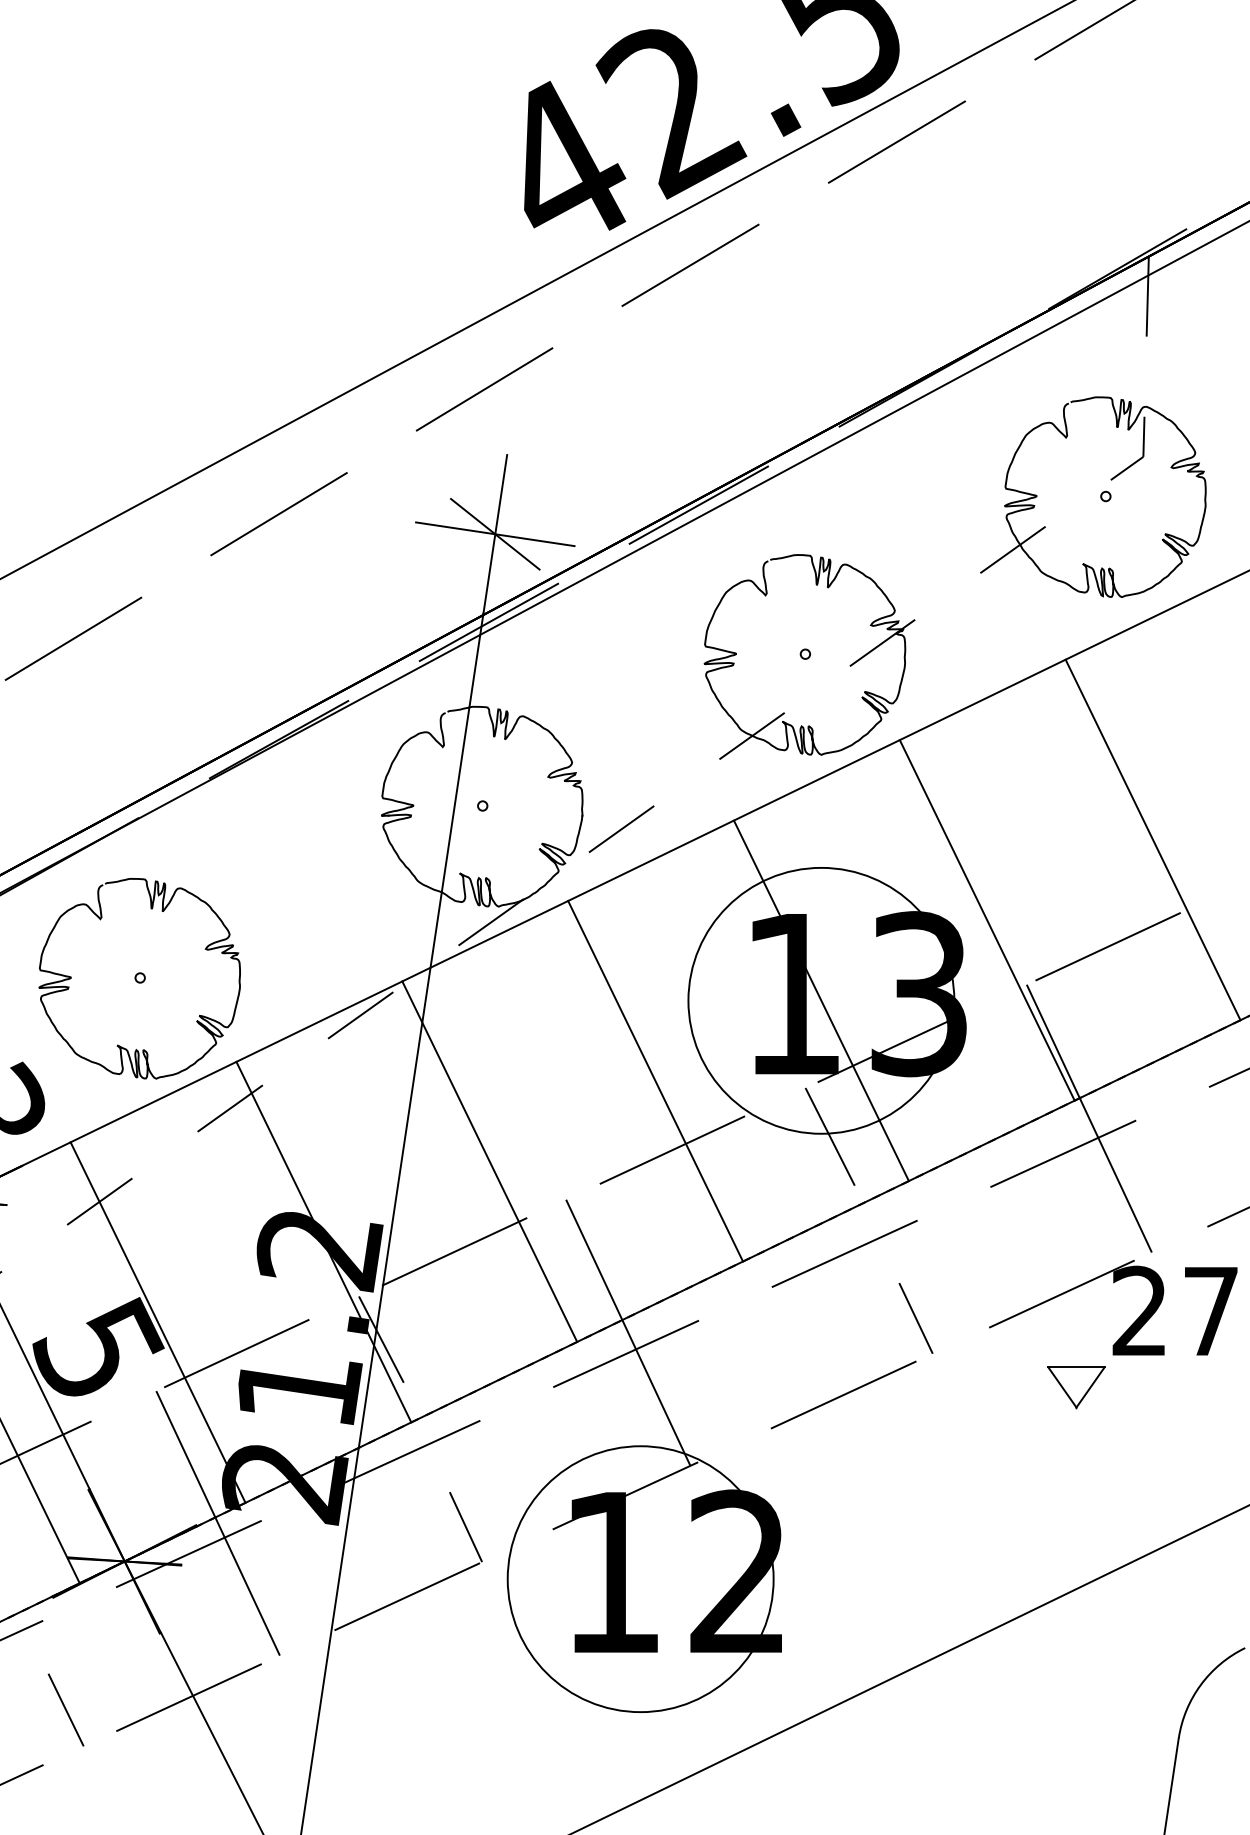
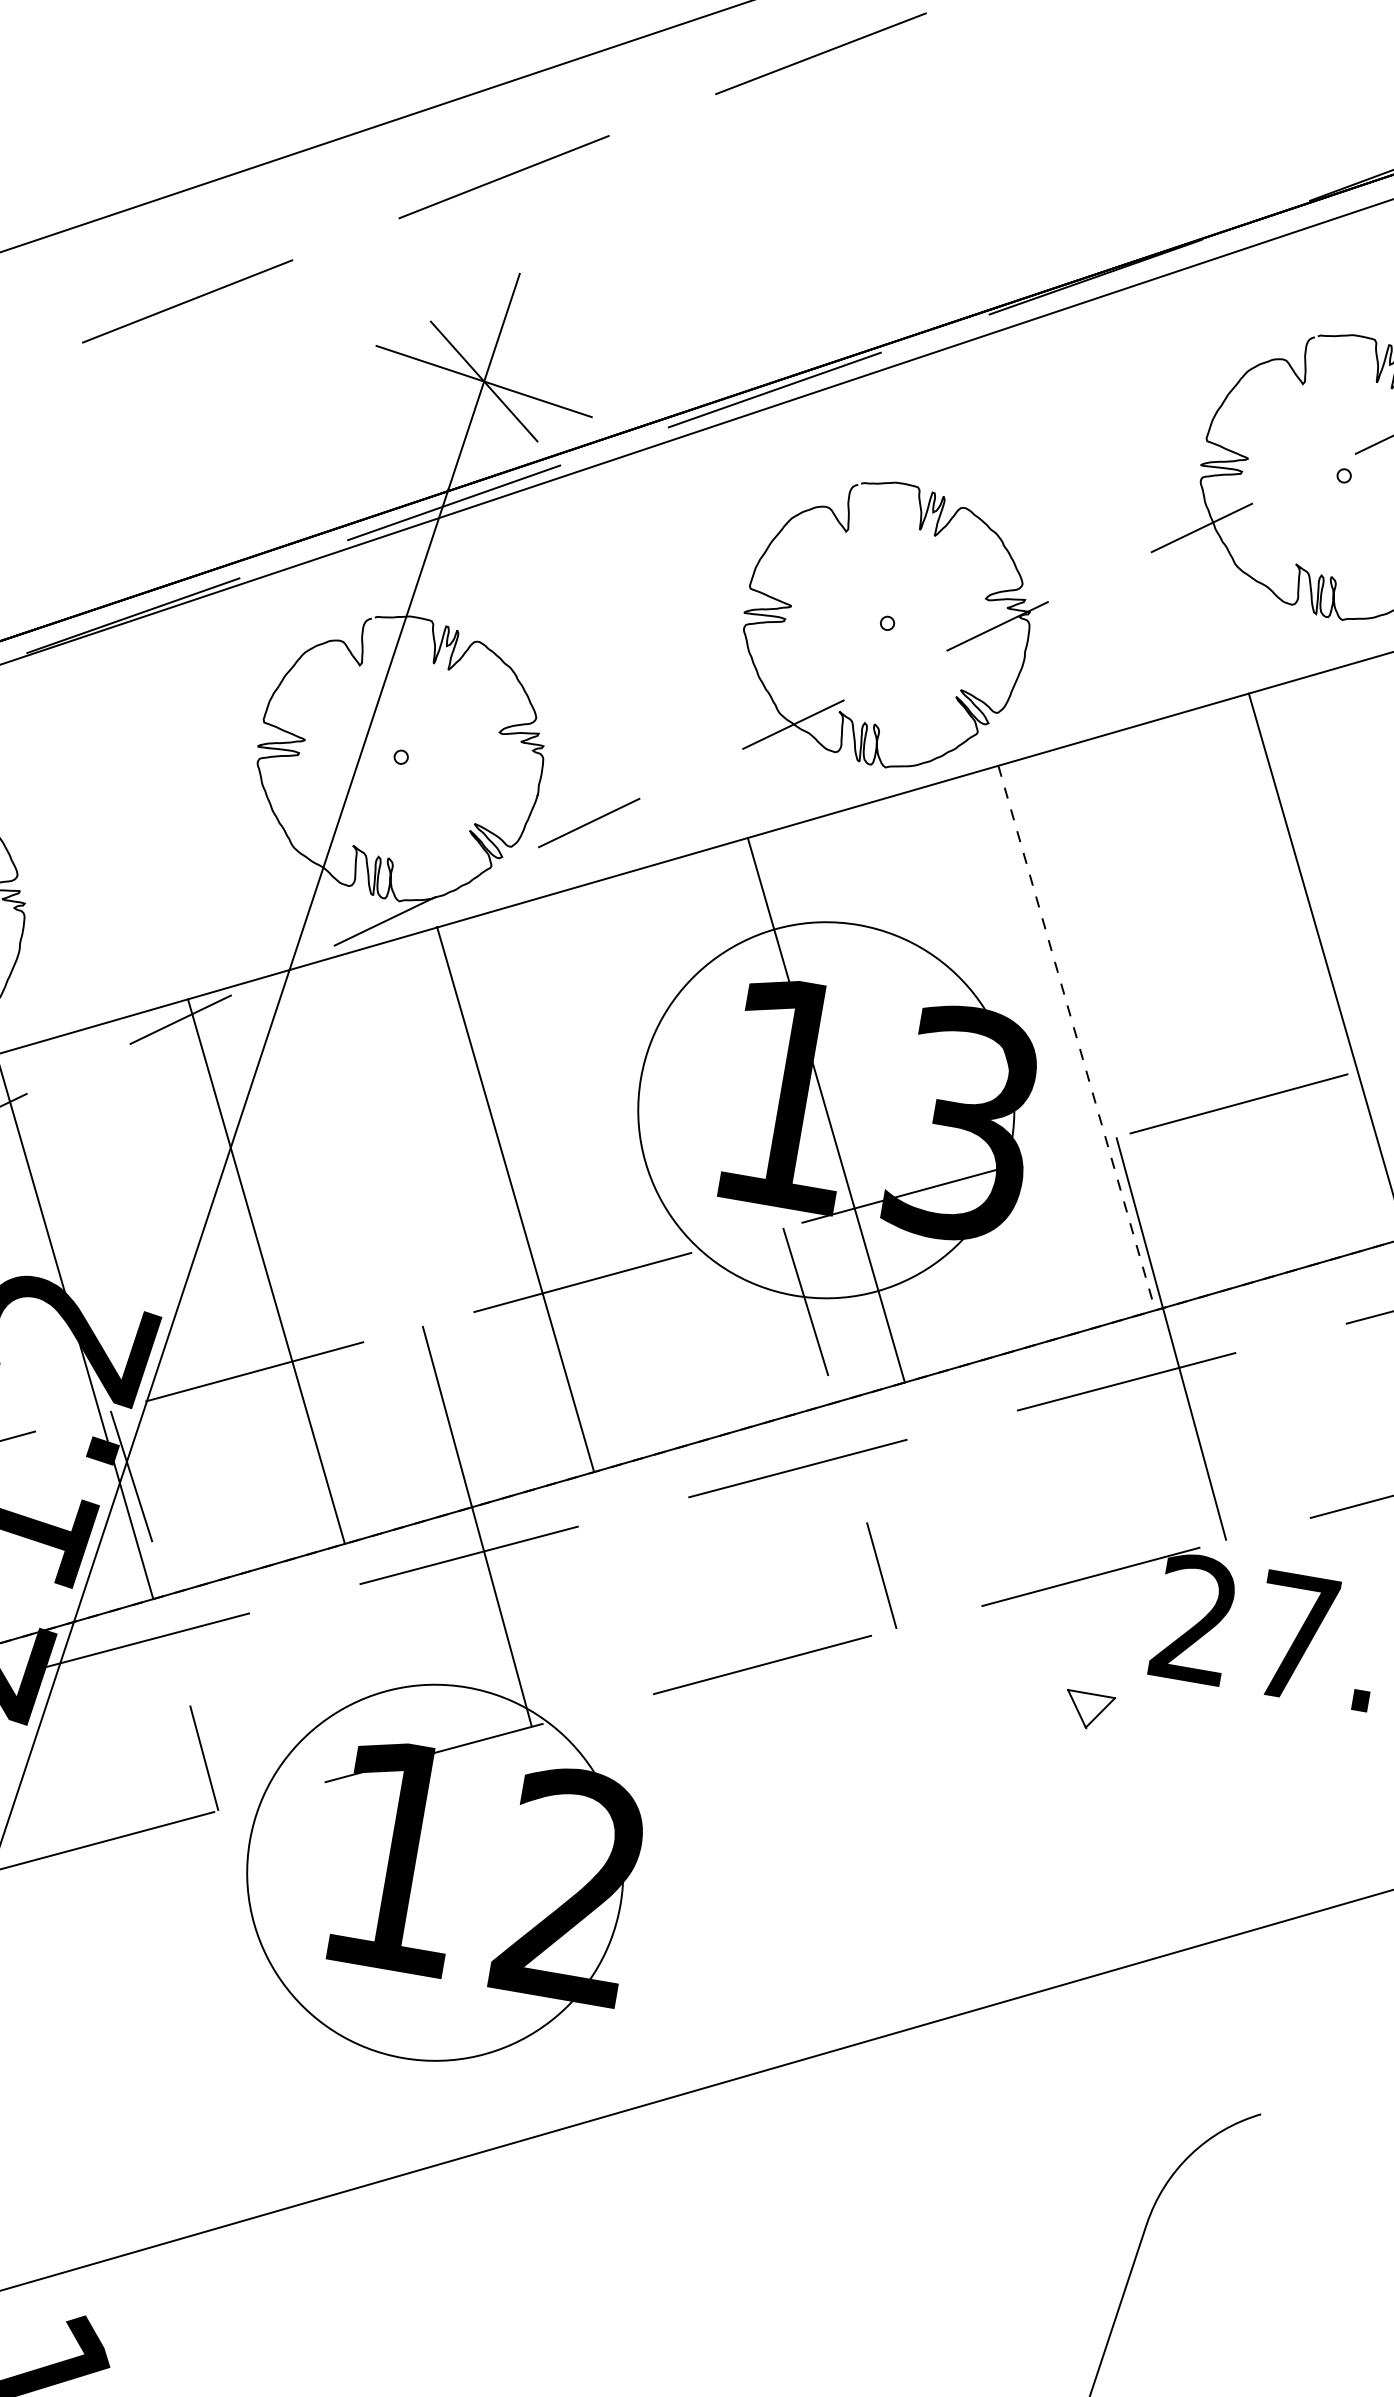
line: (987, 920) -> (1077, 1038), solid -> dashed
line: (655, 1080) -> (515, 1198), moved
line: (489, 1161) -> (266, 1271), moved
part: (1076, 1387) -> (1088, 1710), size x0.6

